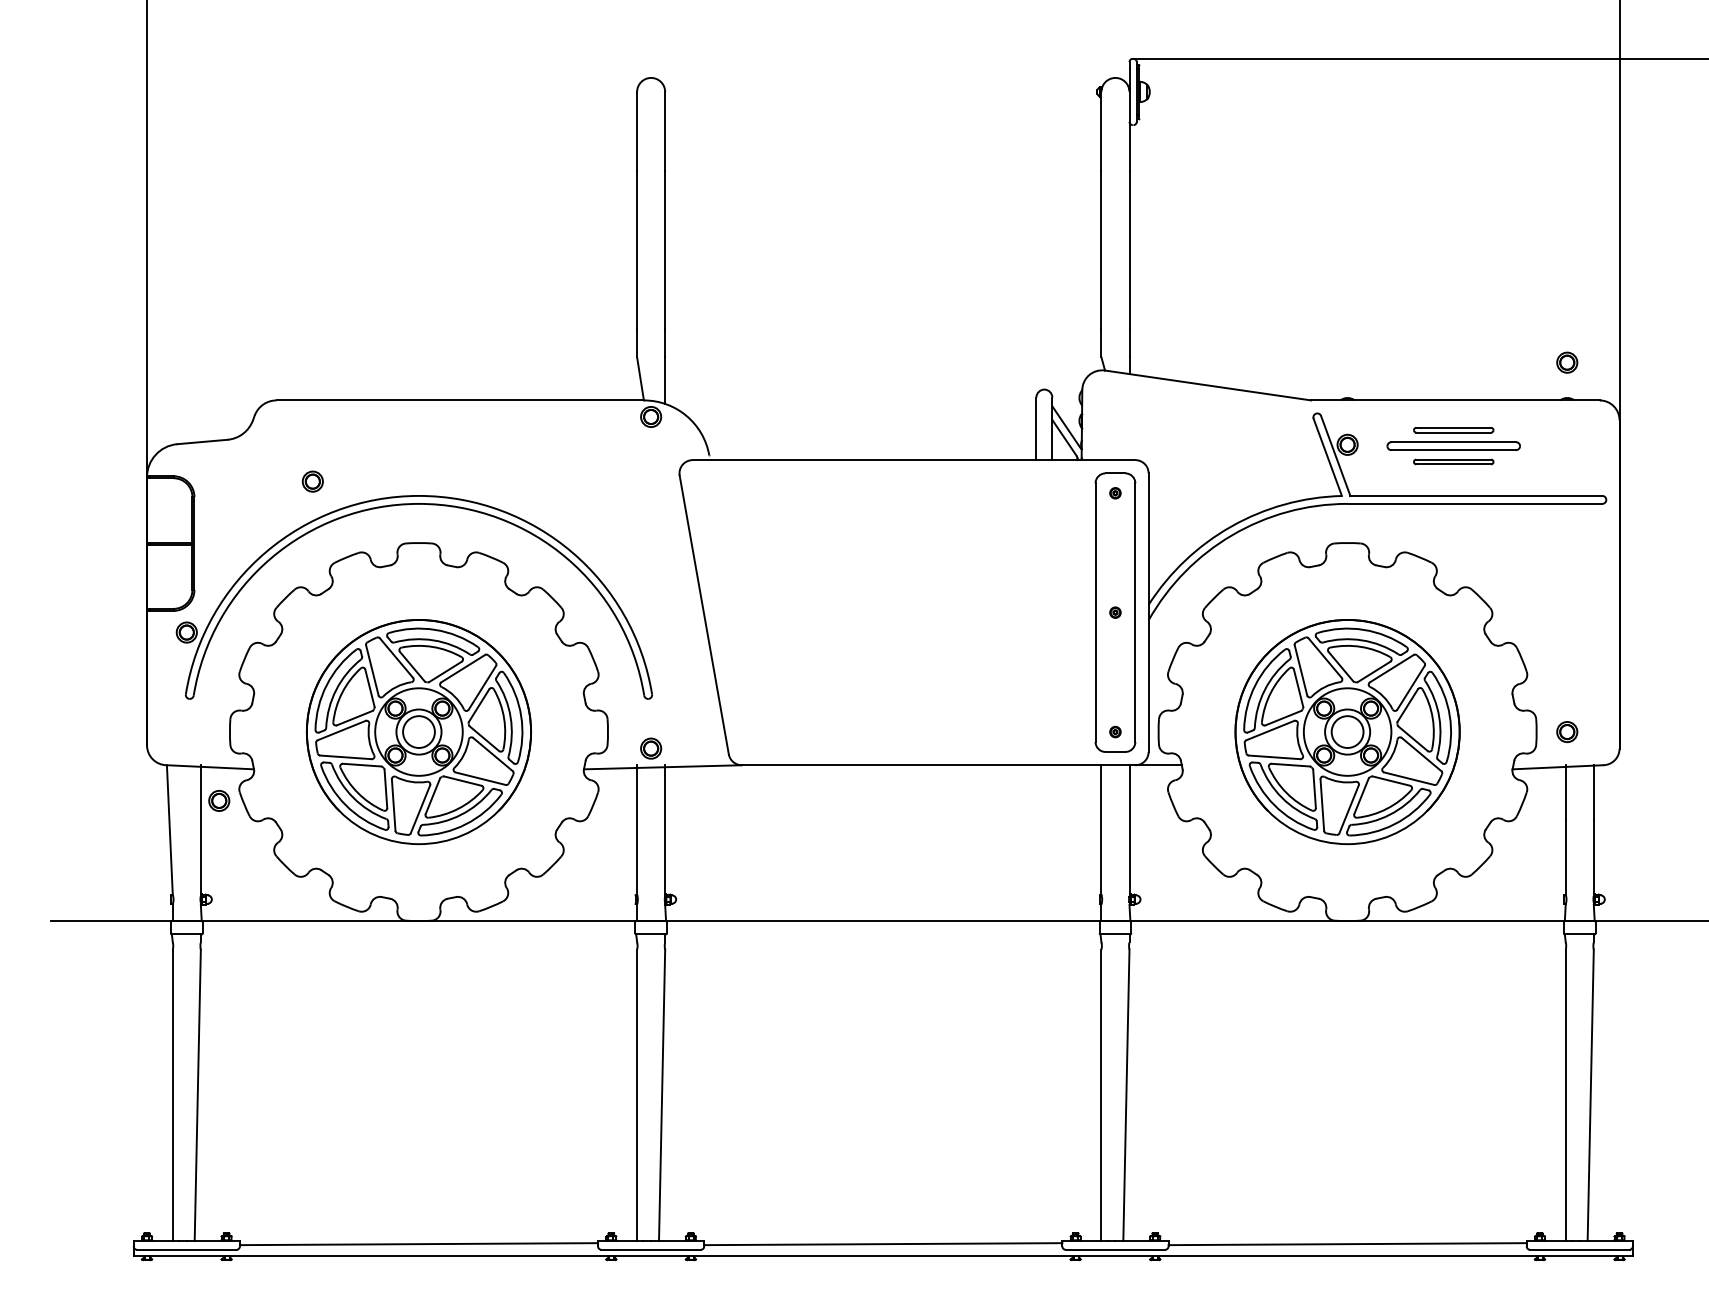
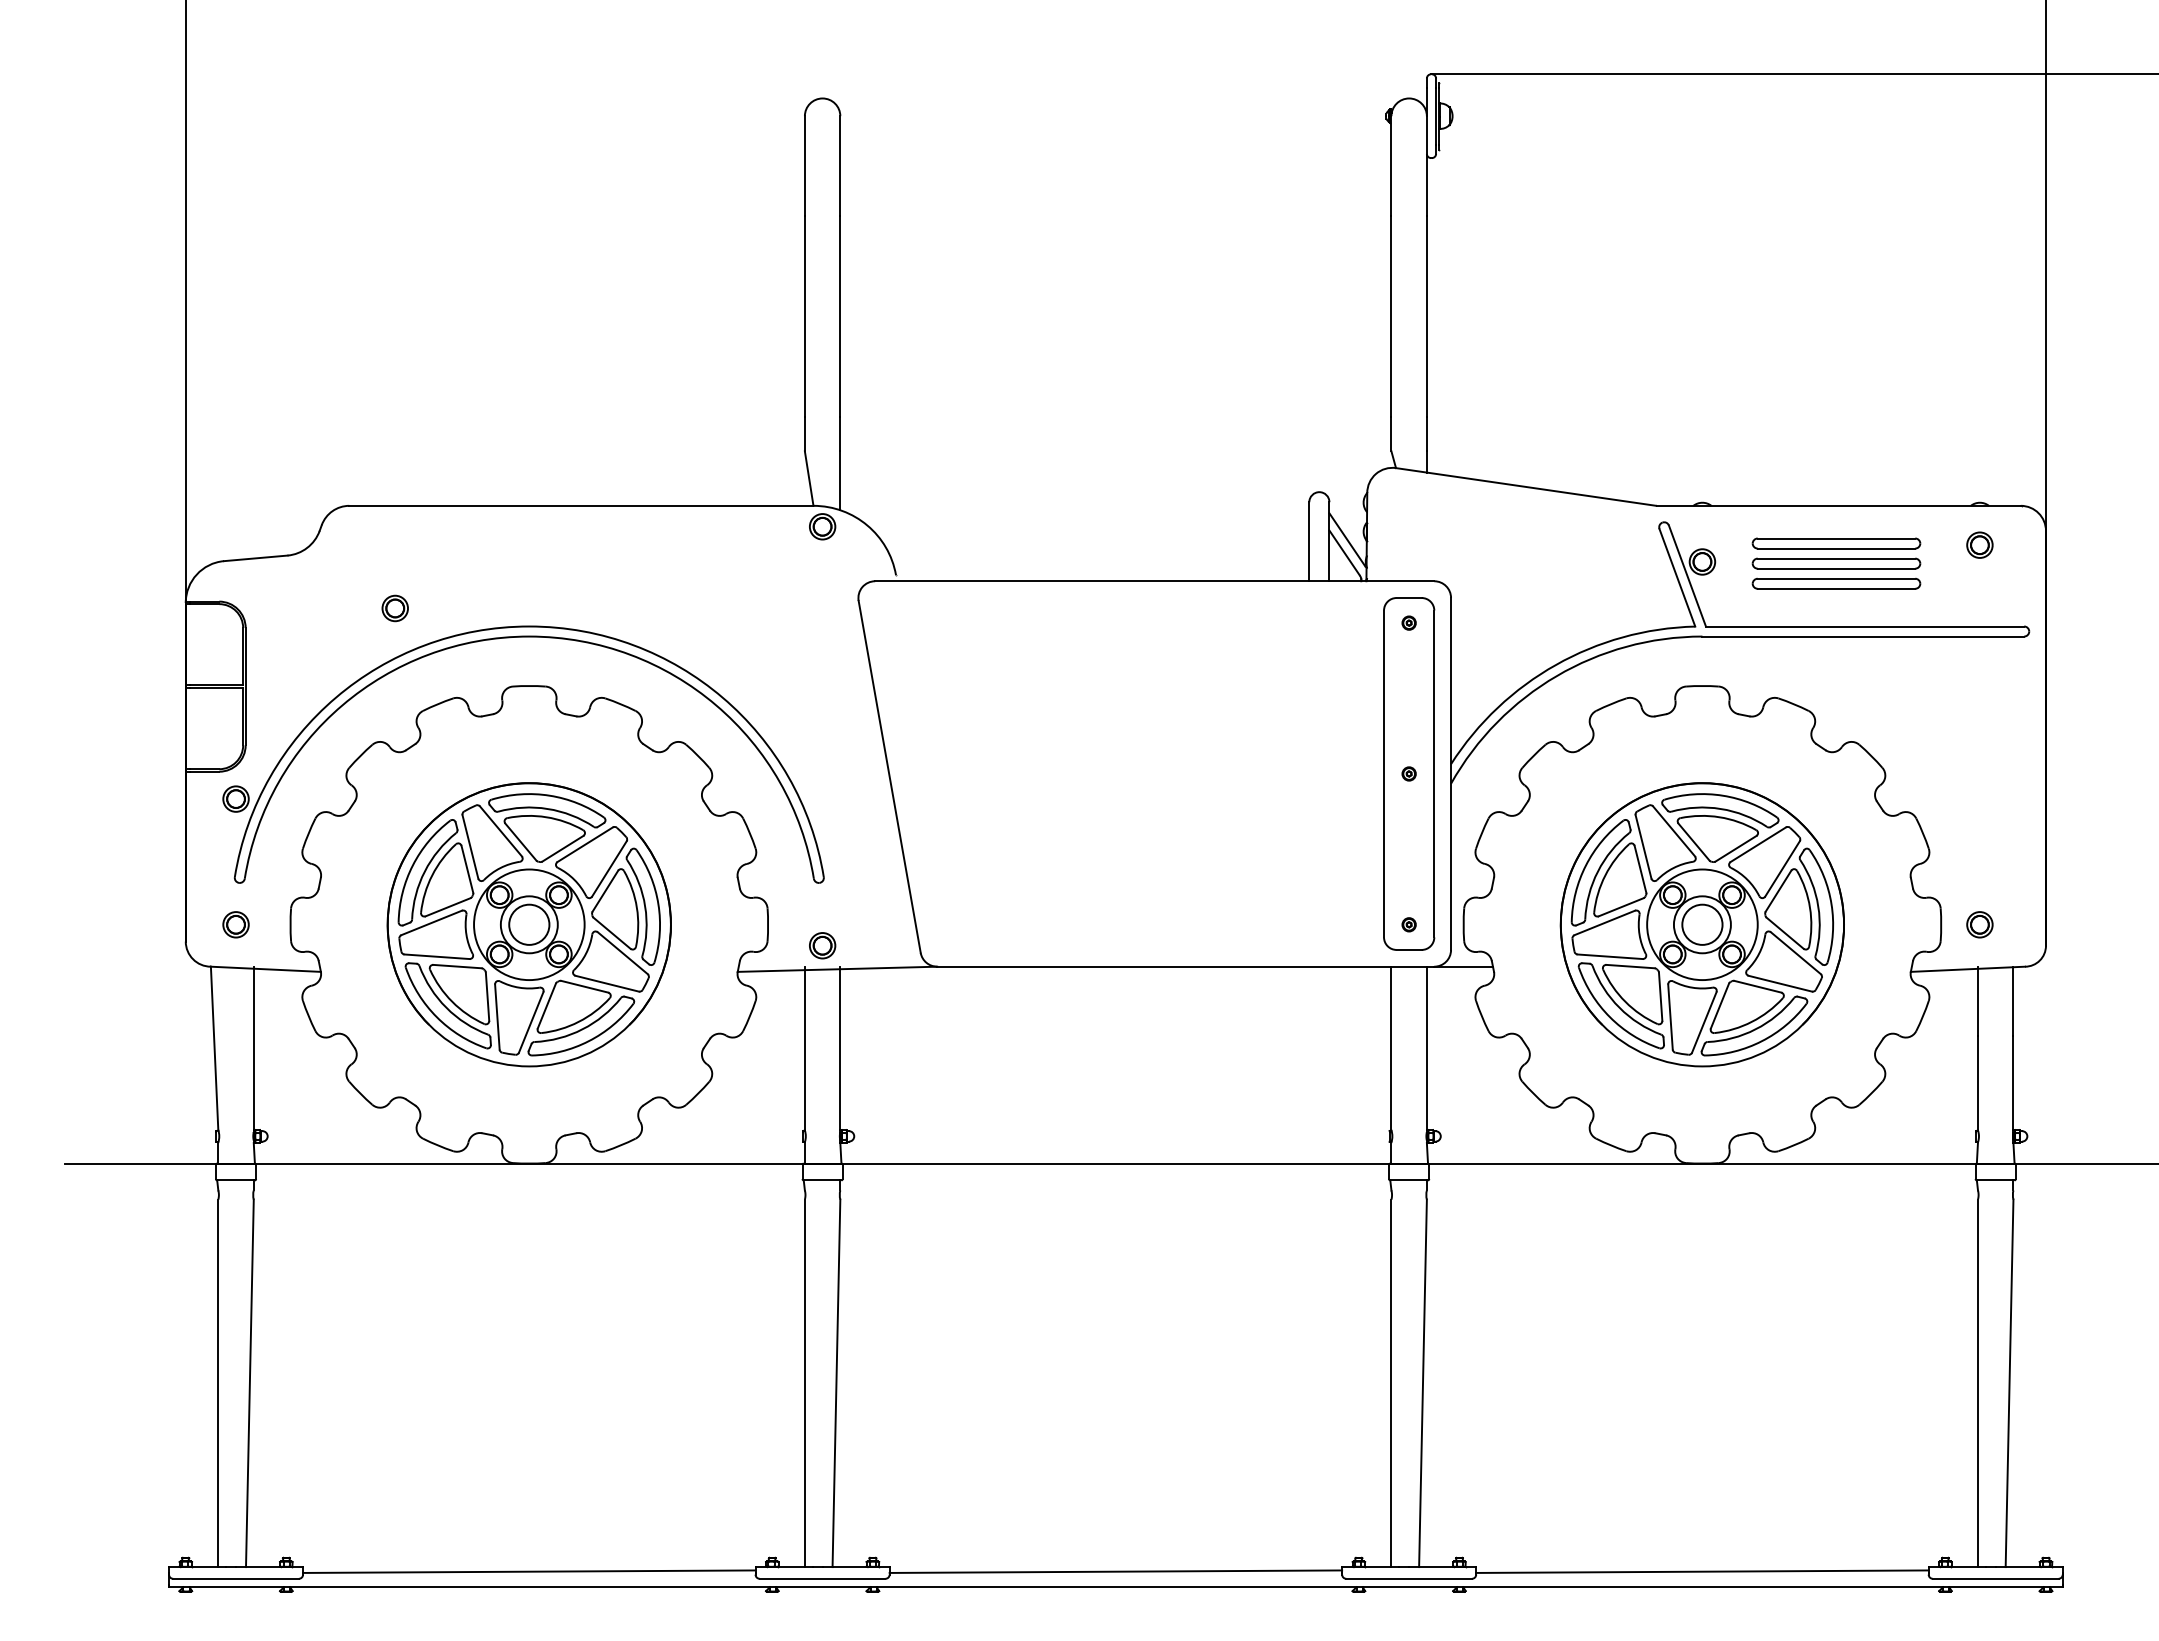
part: (1566, 362) -> (1979, 544), moved
part: (1453, 430) -> (1836, 543), size x1.67
part: (1453, 461) -> (1836, 583), size x1.67
part: (218, 800) -> (235, 924), moved

